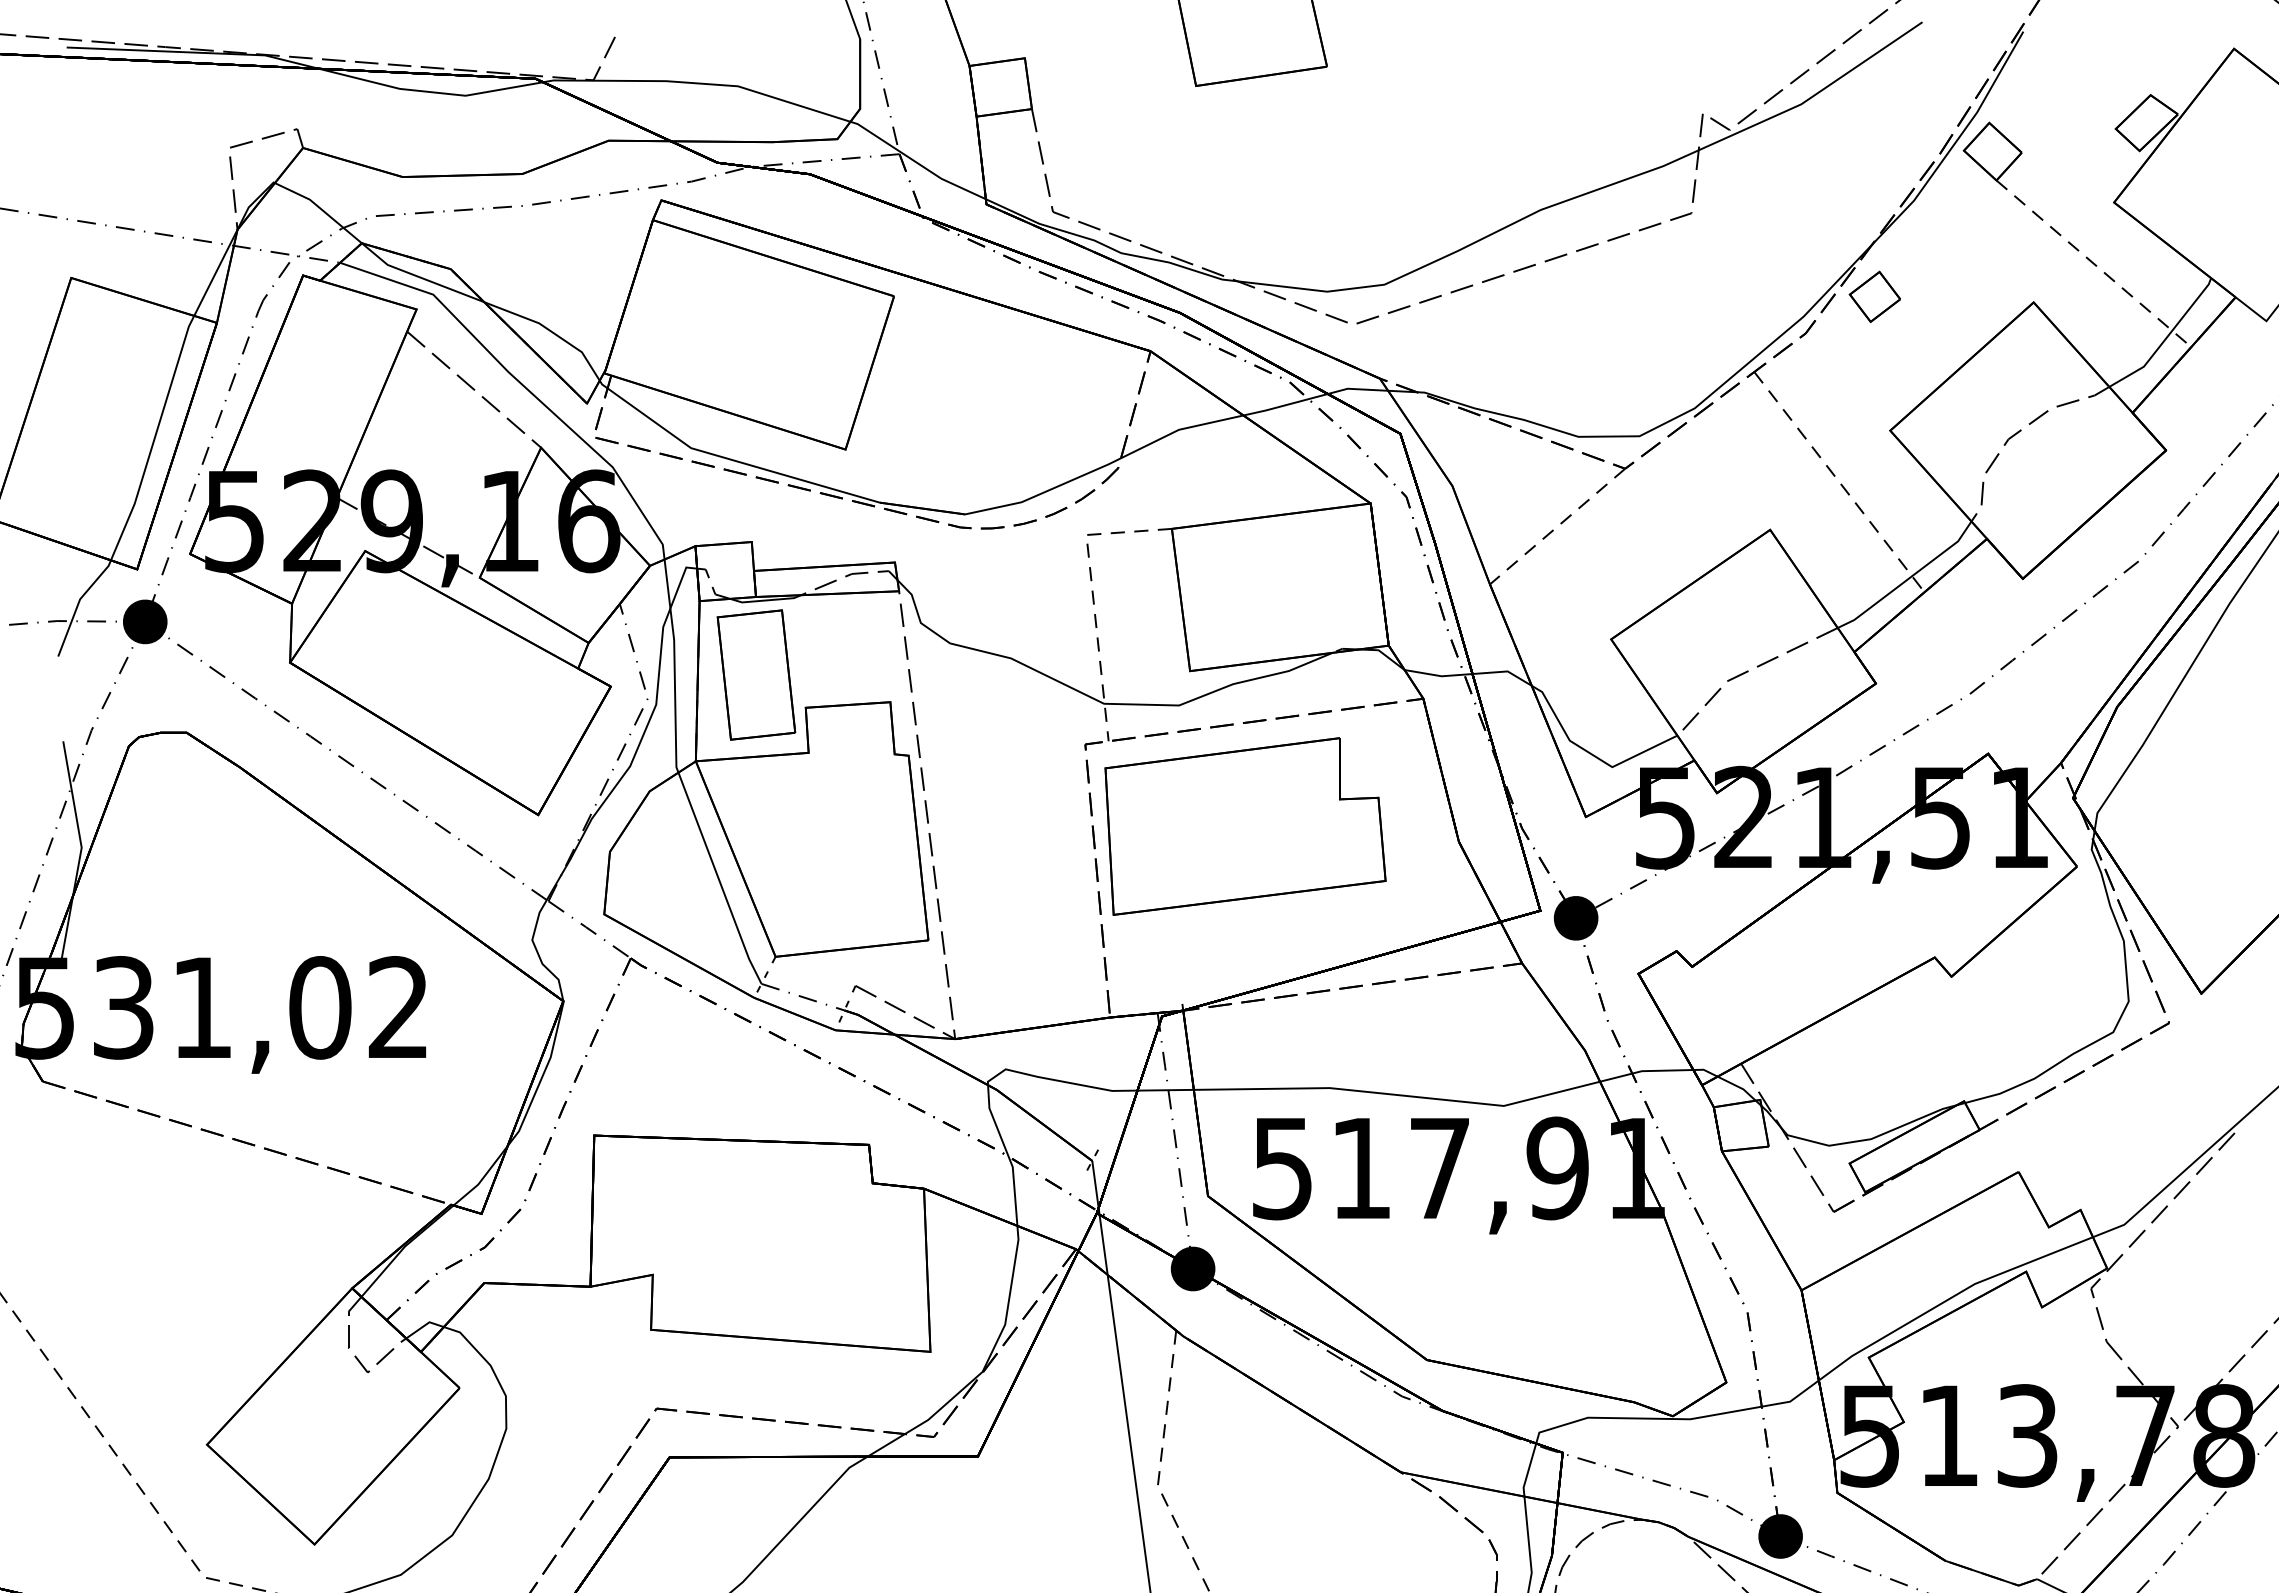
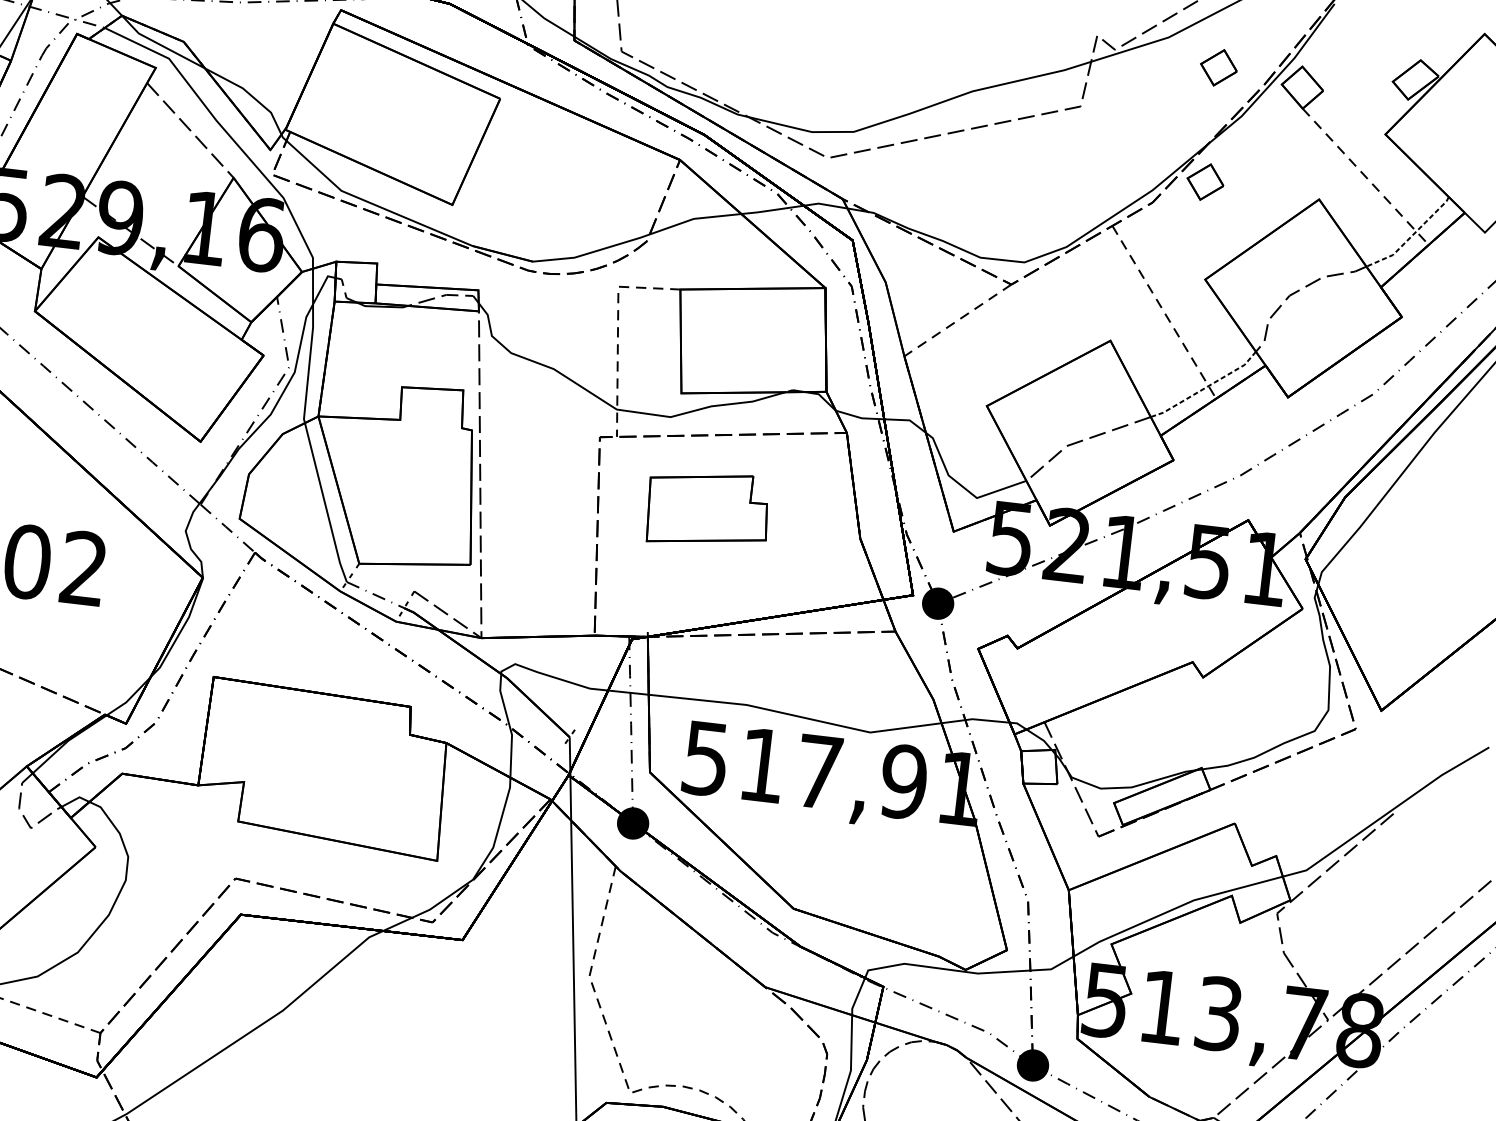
part: (1874, 137) -> (1218, 67), added
line: (2165, 339) -> (1410, 237), solid -> dashed
line: (1908, 579) -> (1205, 388), solid -> dashed
part: (756, 674) -> (369, 359), removed
part: (1245, 826) -> (708, 509), size x0.6

